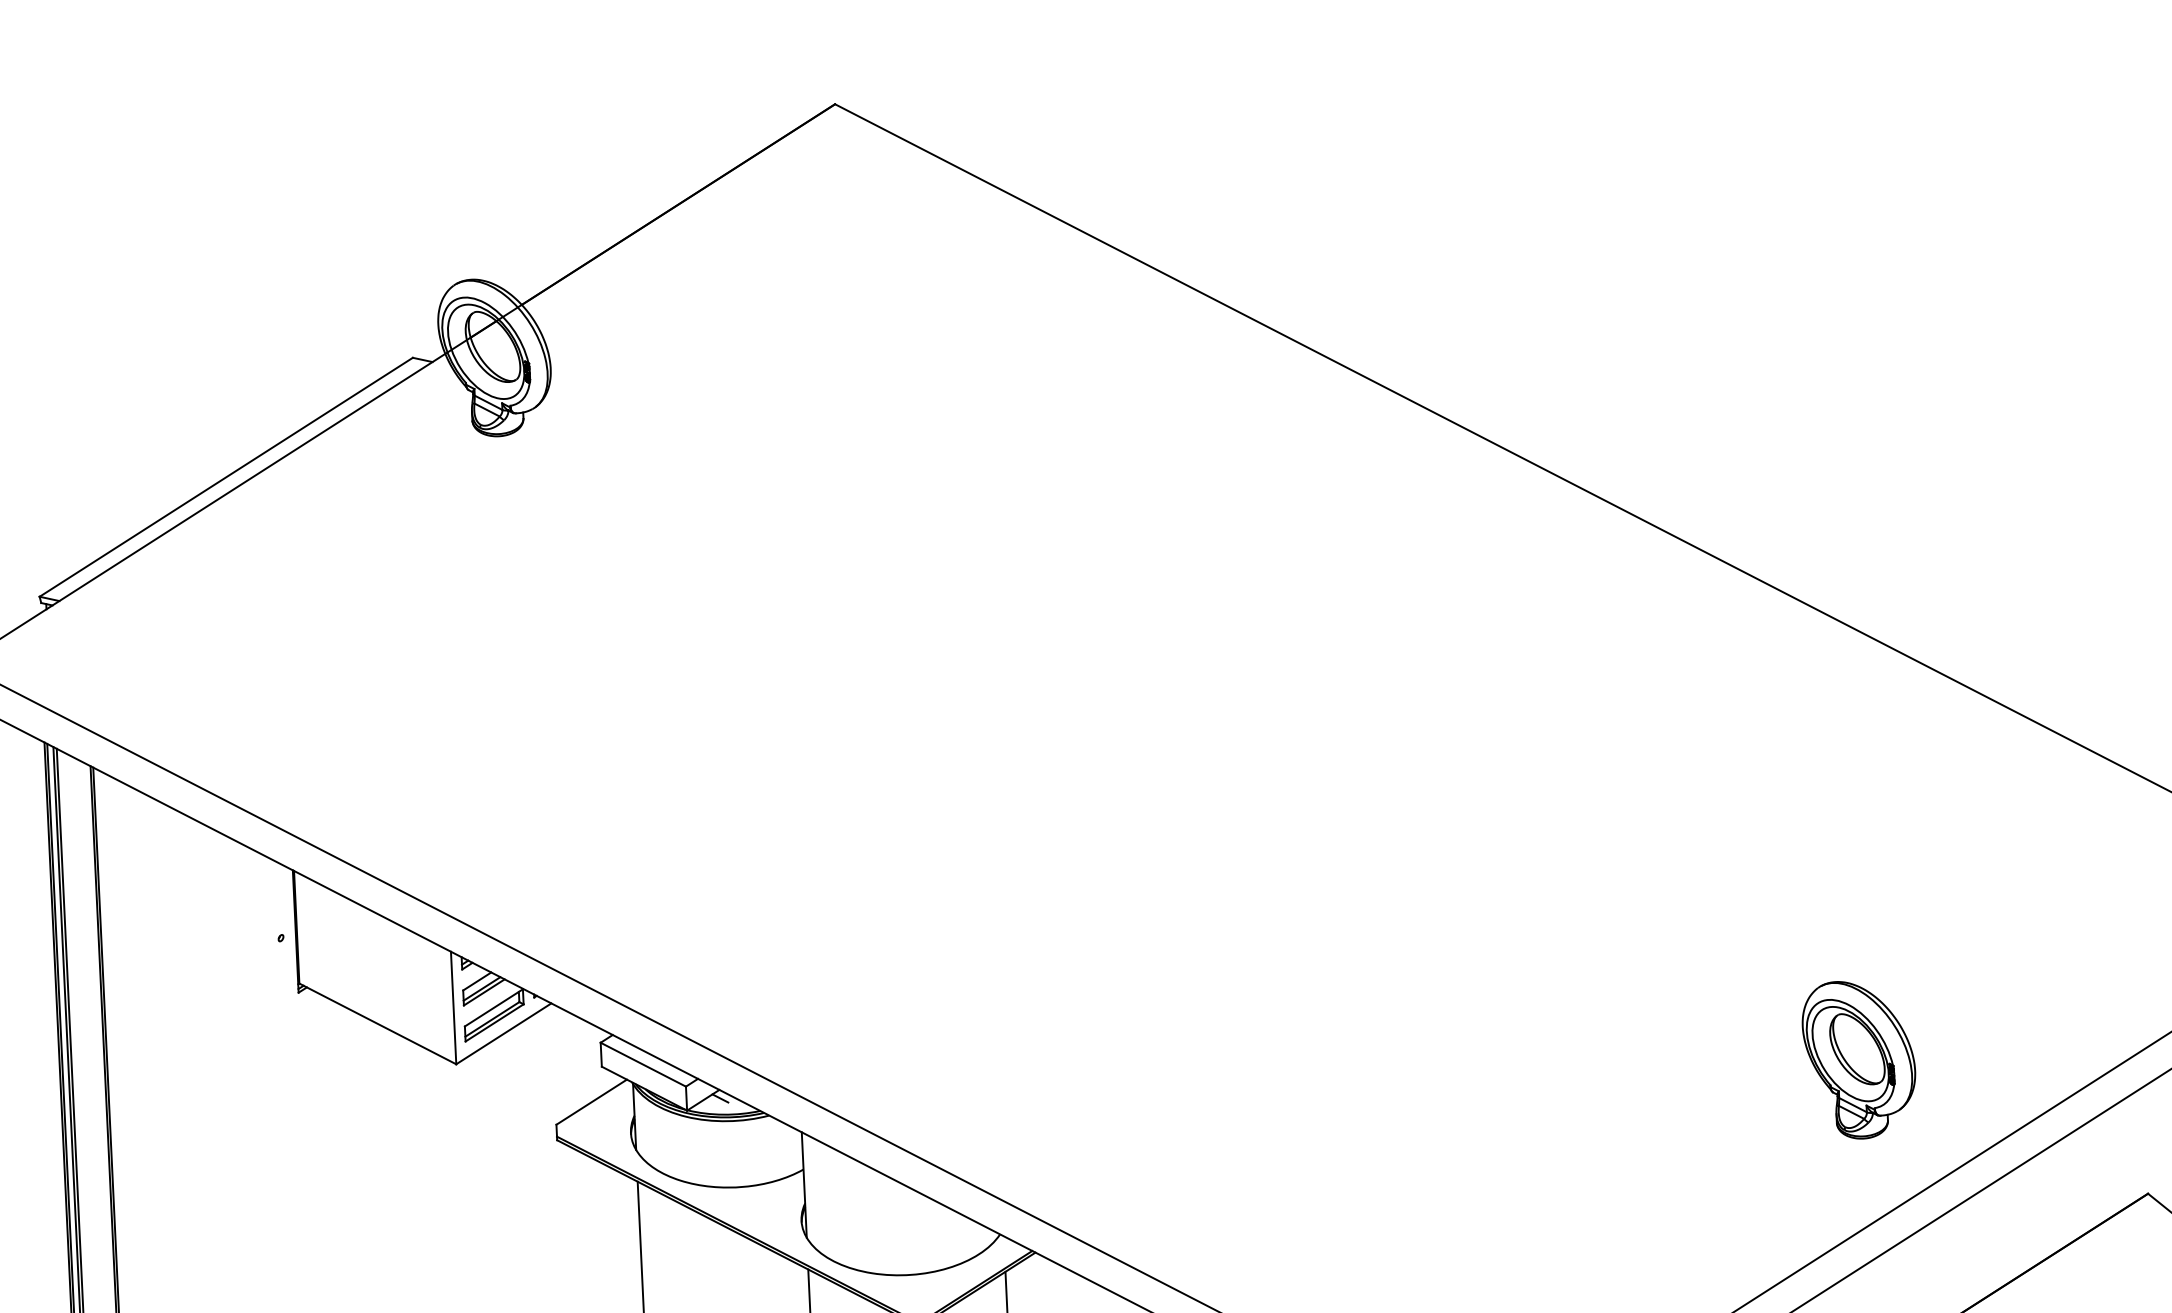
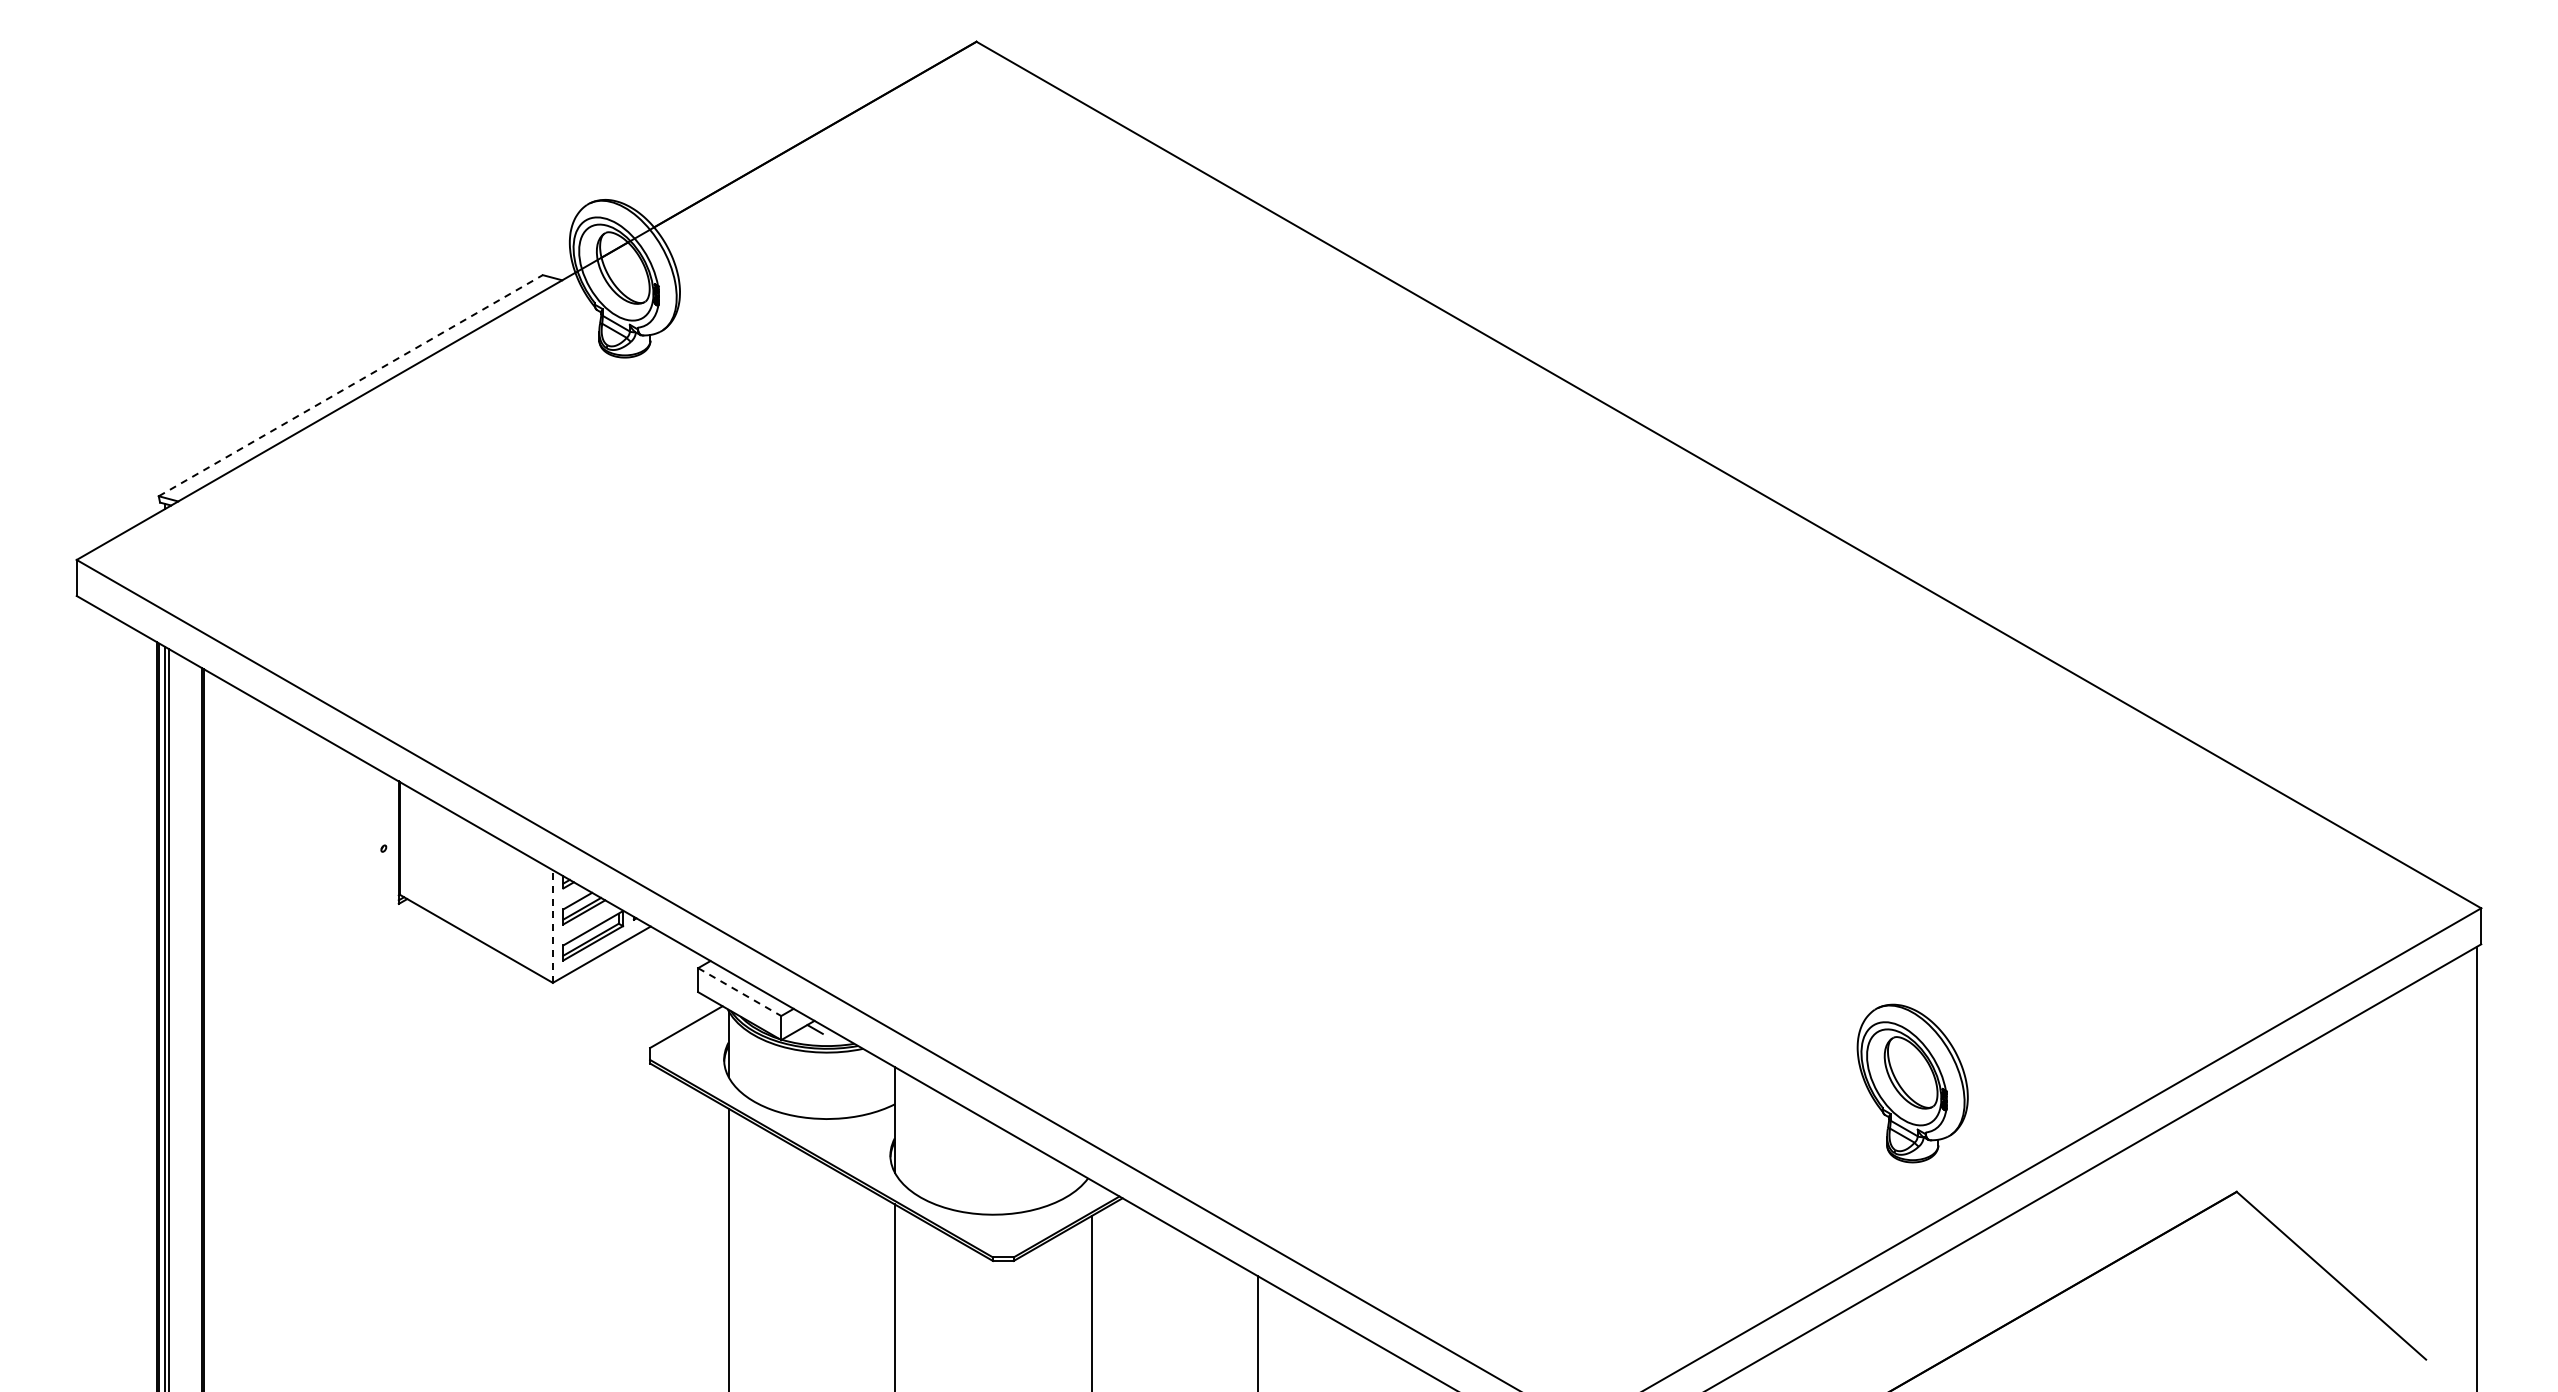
line: (225, 477) -> (350, 385), solid -> dashed
line: (453, 1007) -> (552, 926), solid -> dashed
part: (1859, 1059) -> (1912, 1083), moved
line: (643, 1065) -> (739, 992), solid -> dashed

